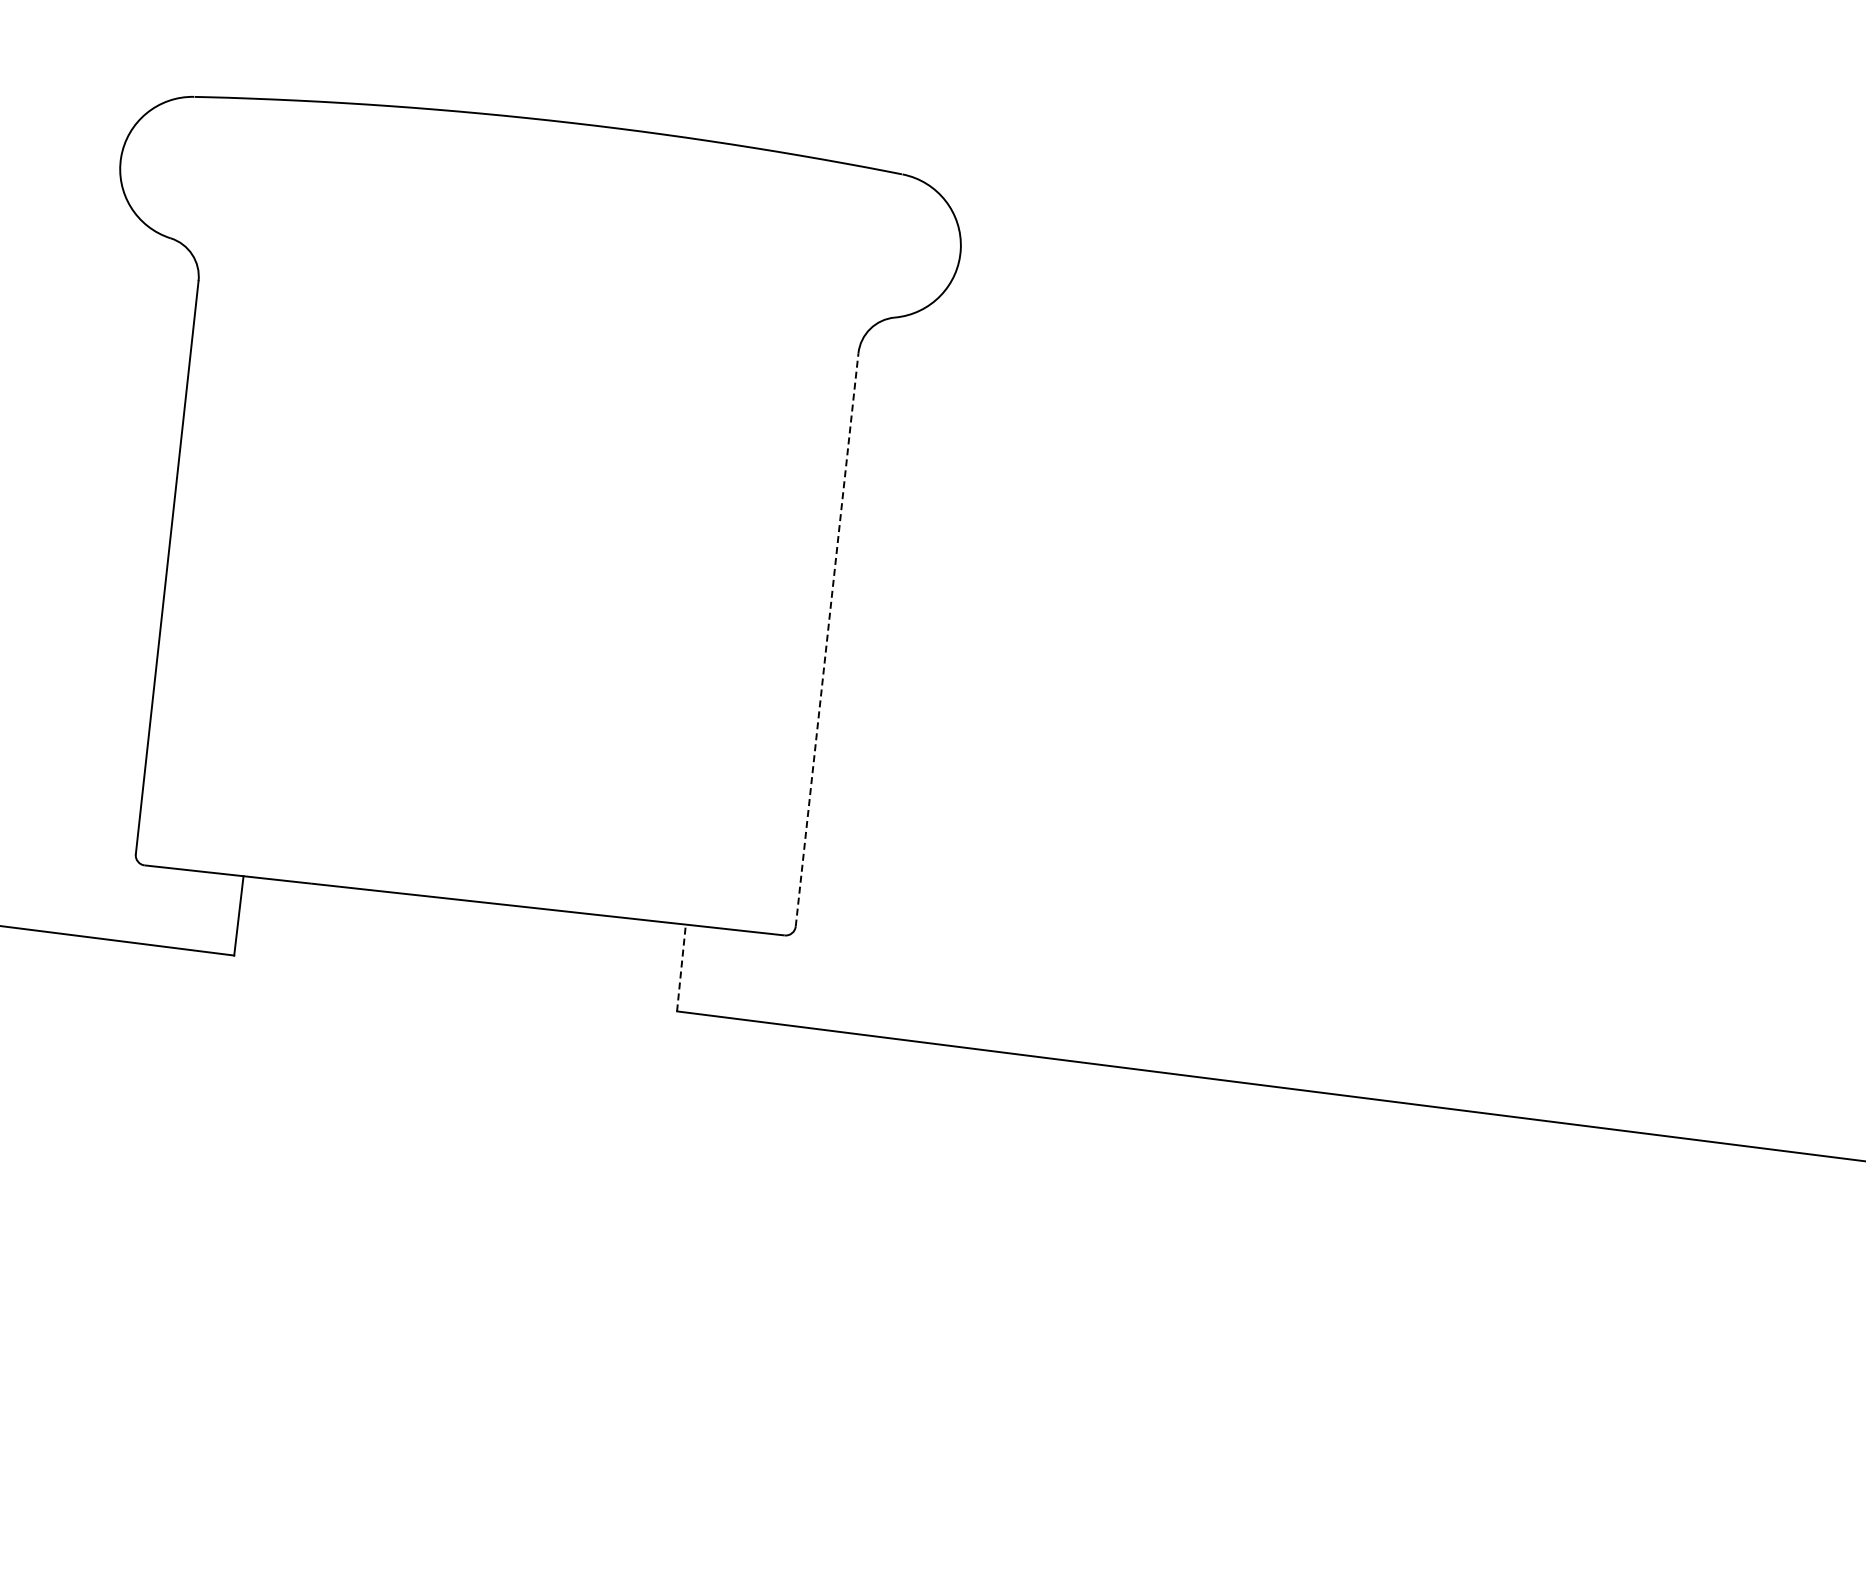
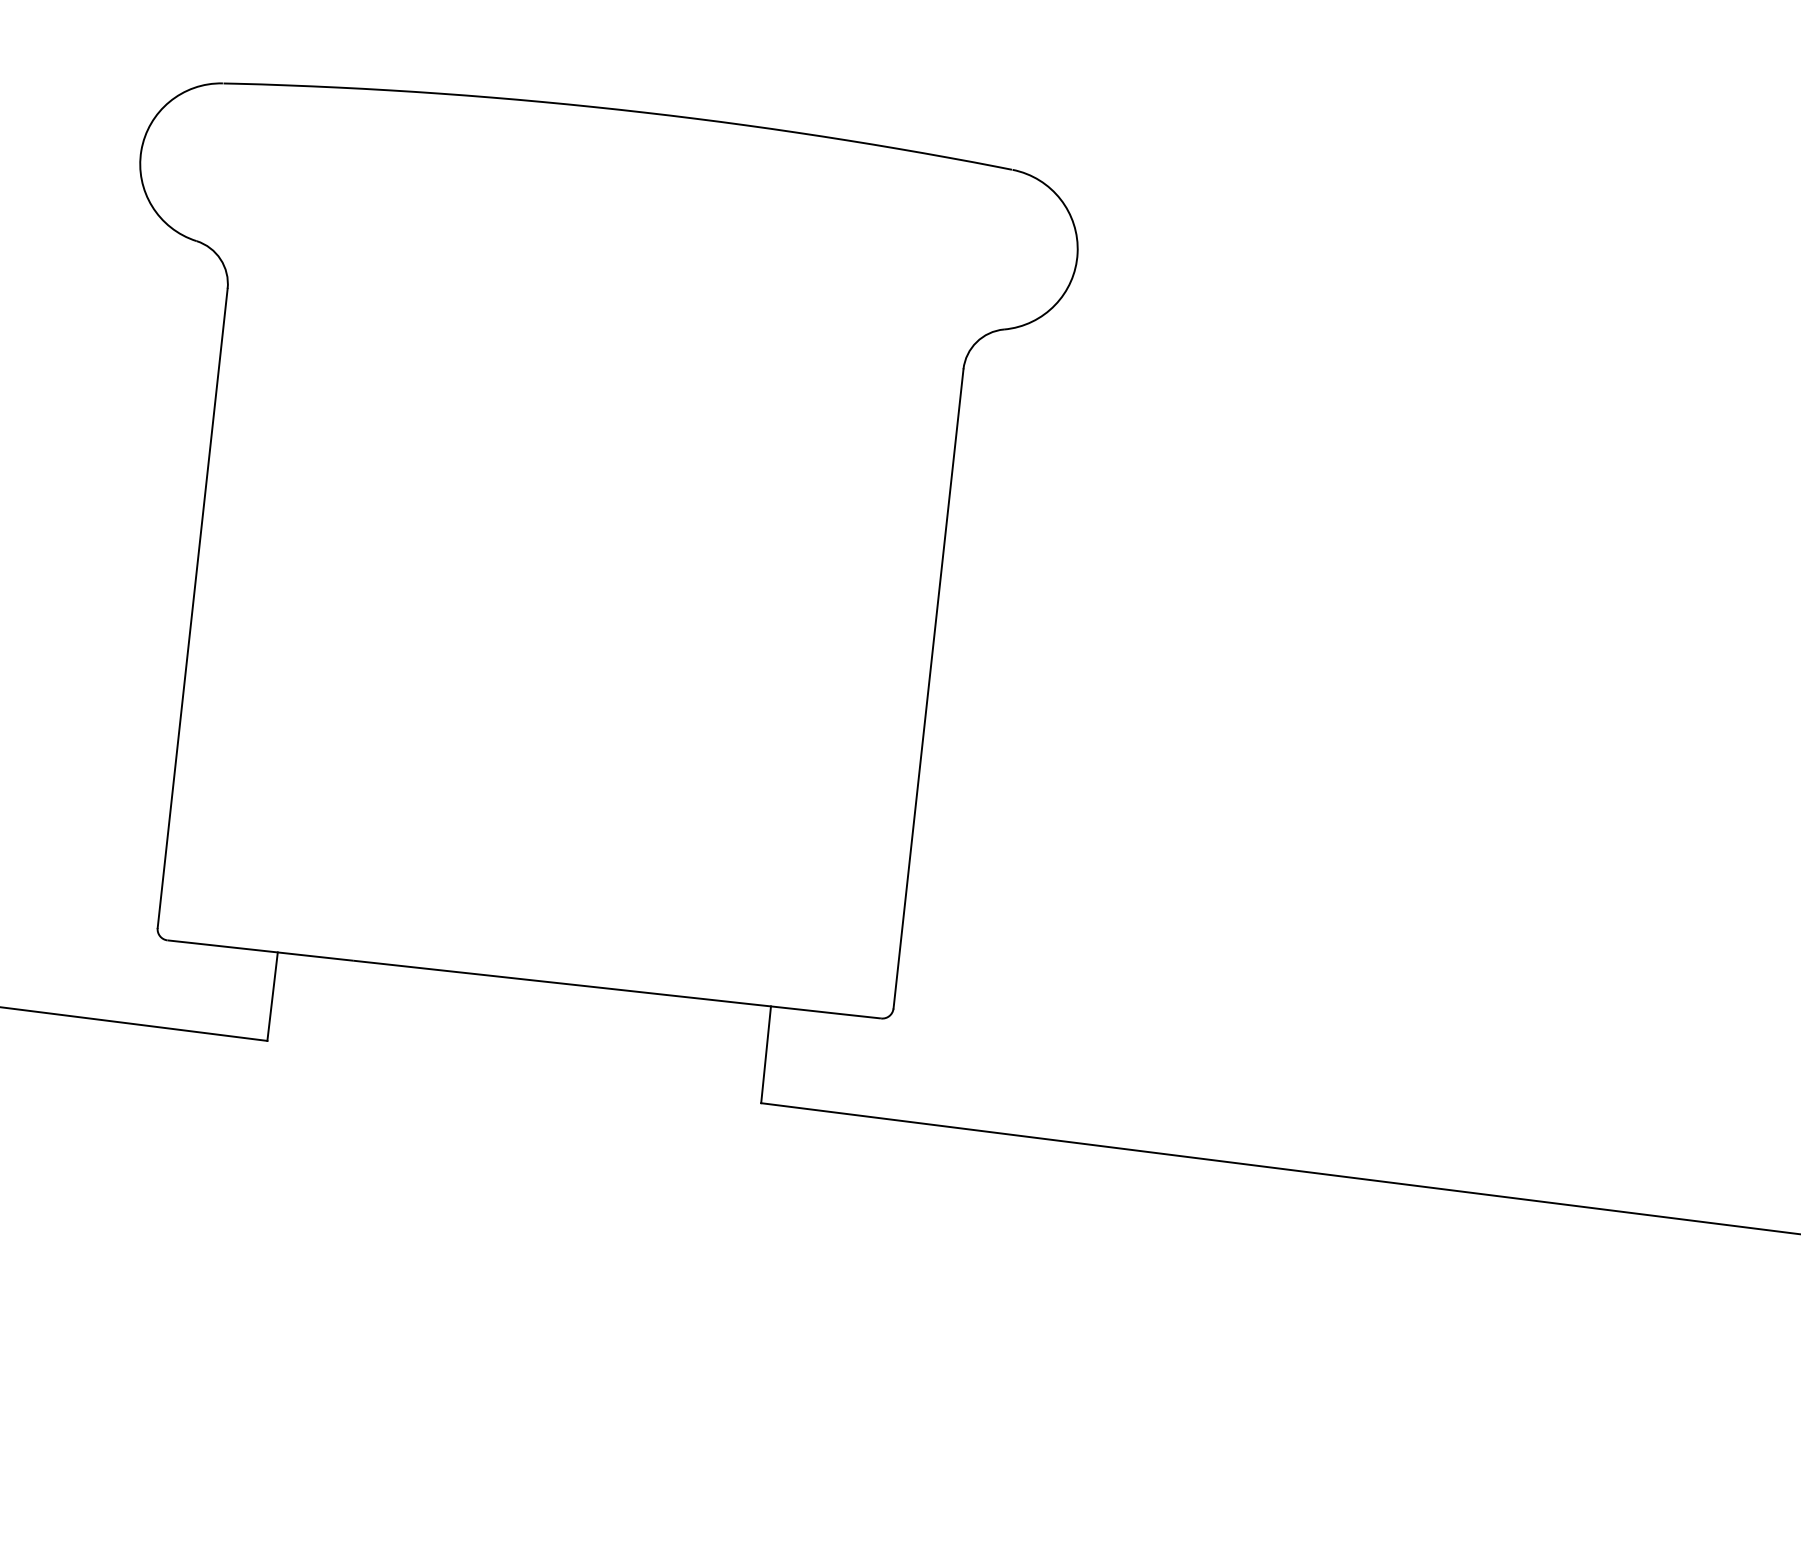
line: (827, 639) -> (928, 688), dashed -> solid
line: (681, 968) -> (766, 1055), dashed -> solid

